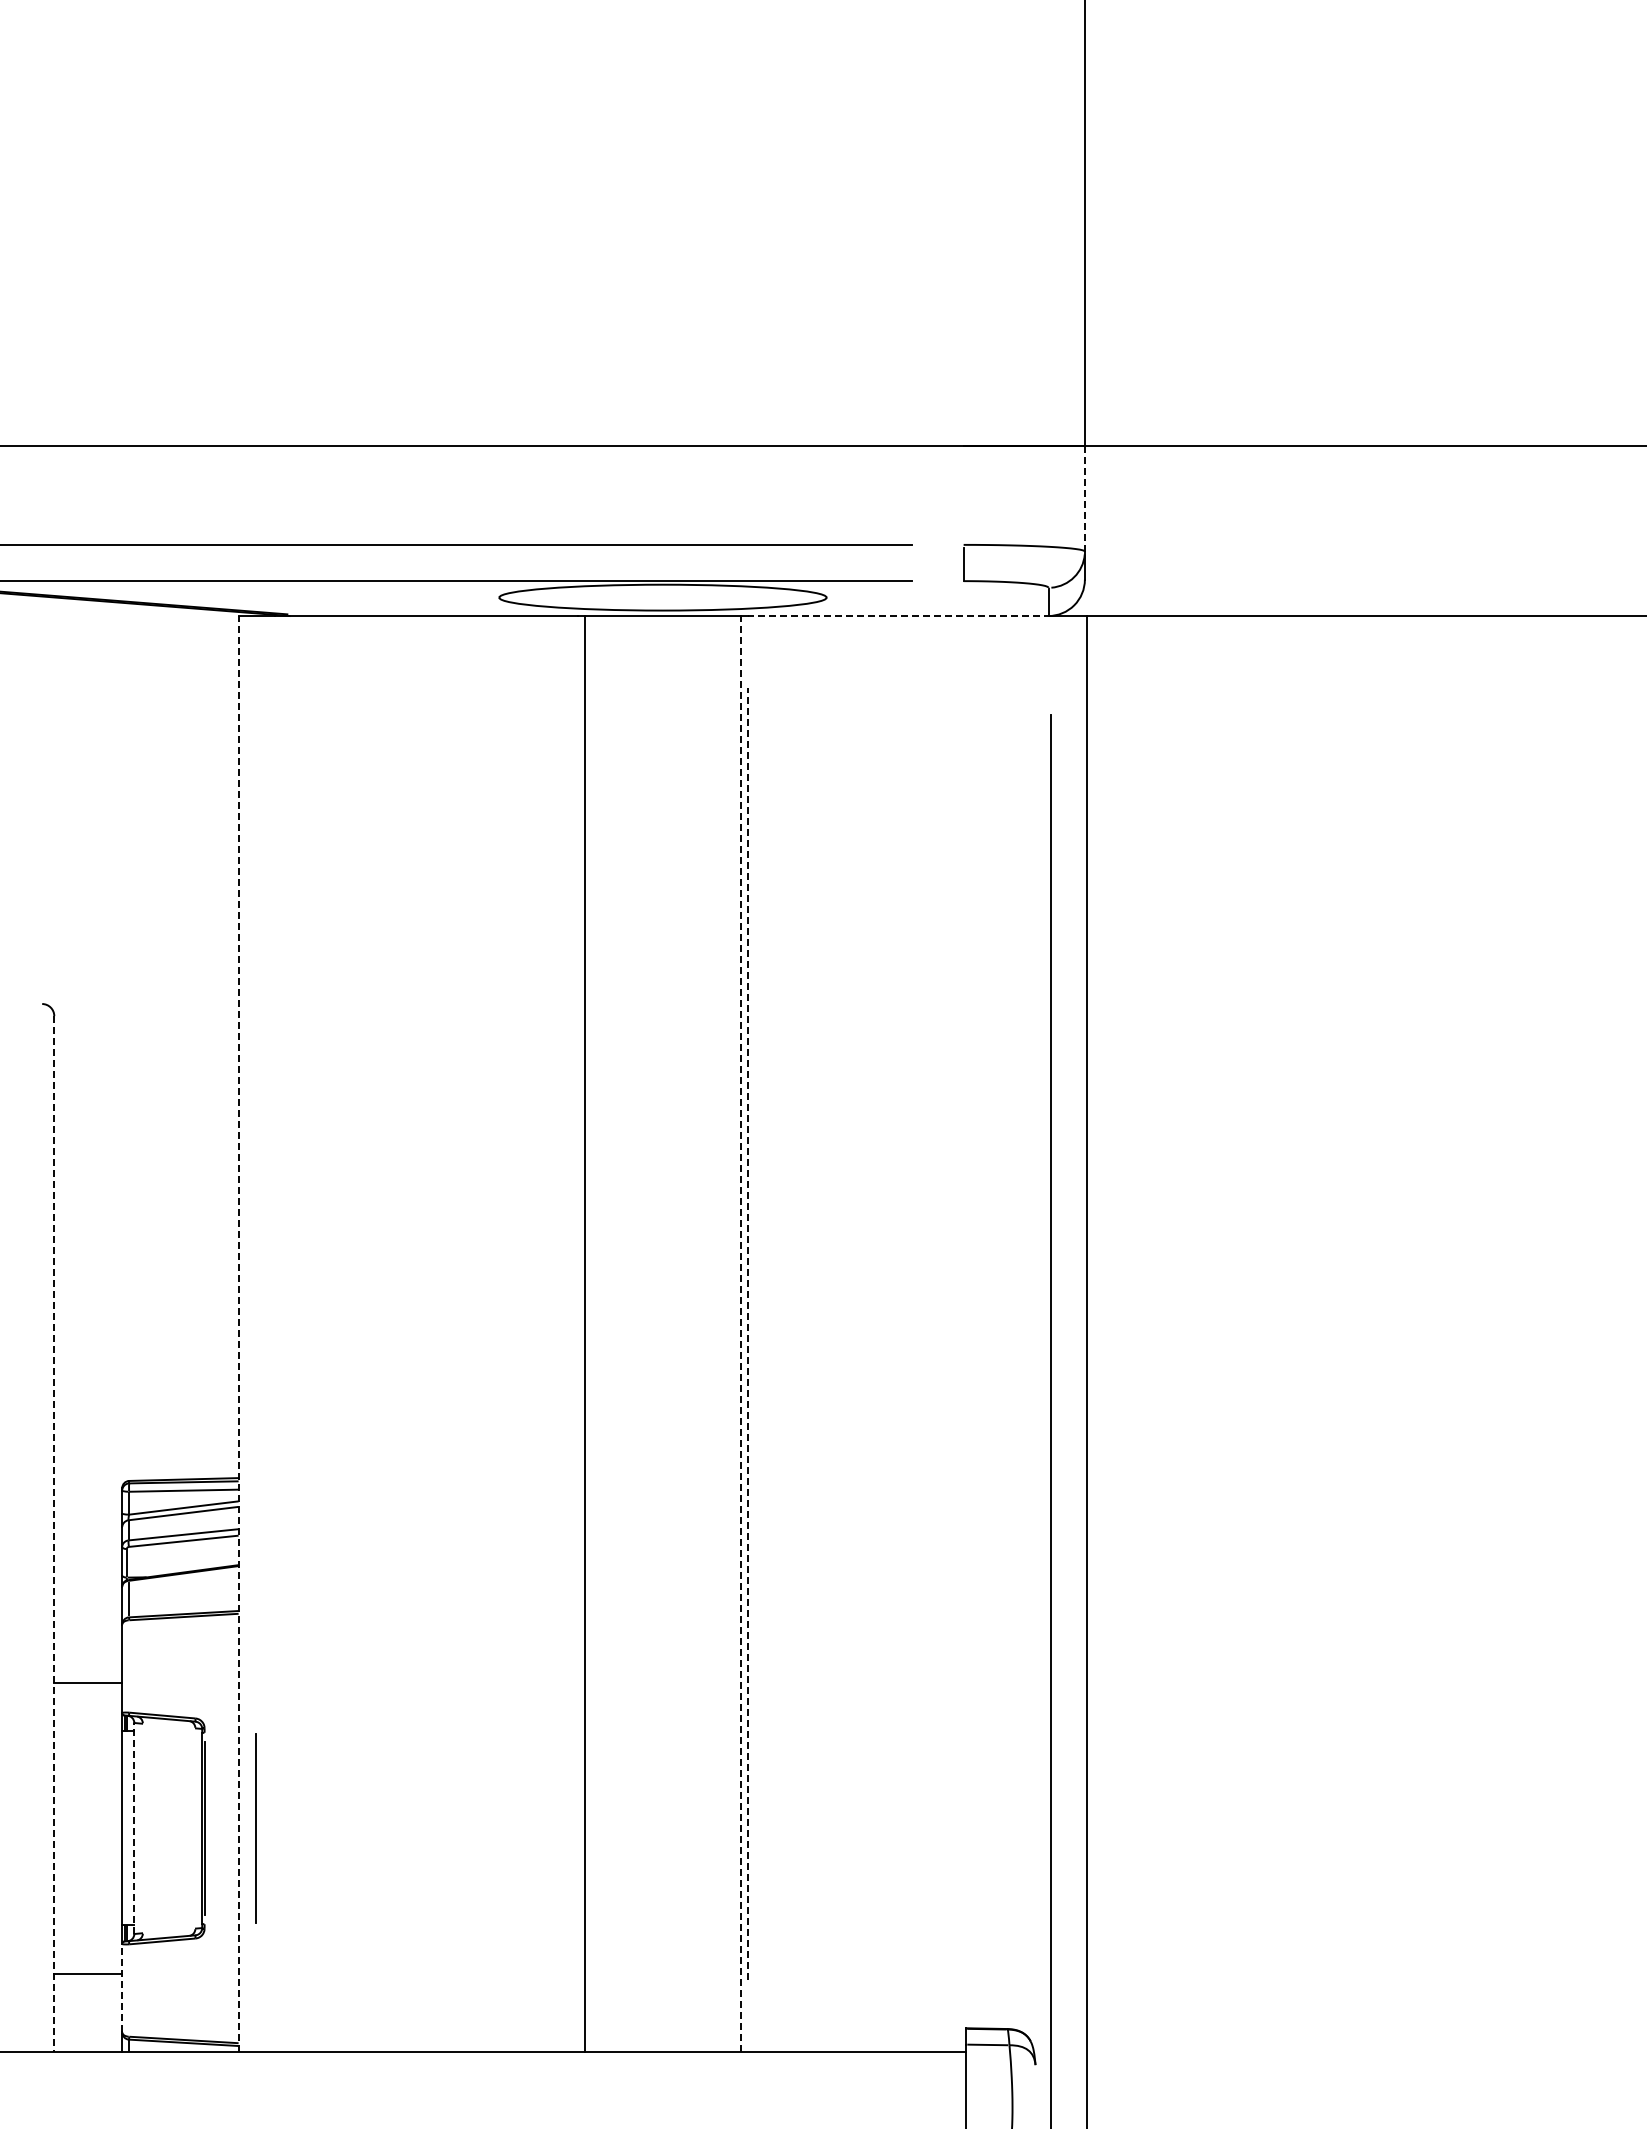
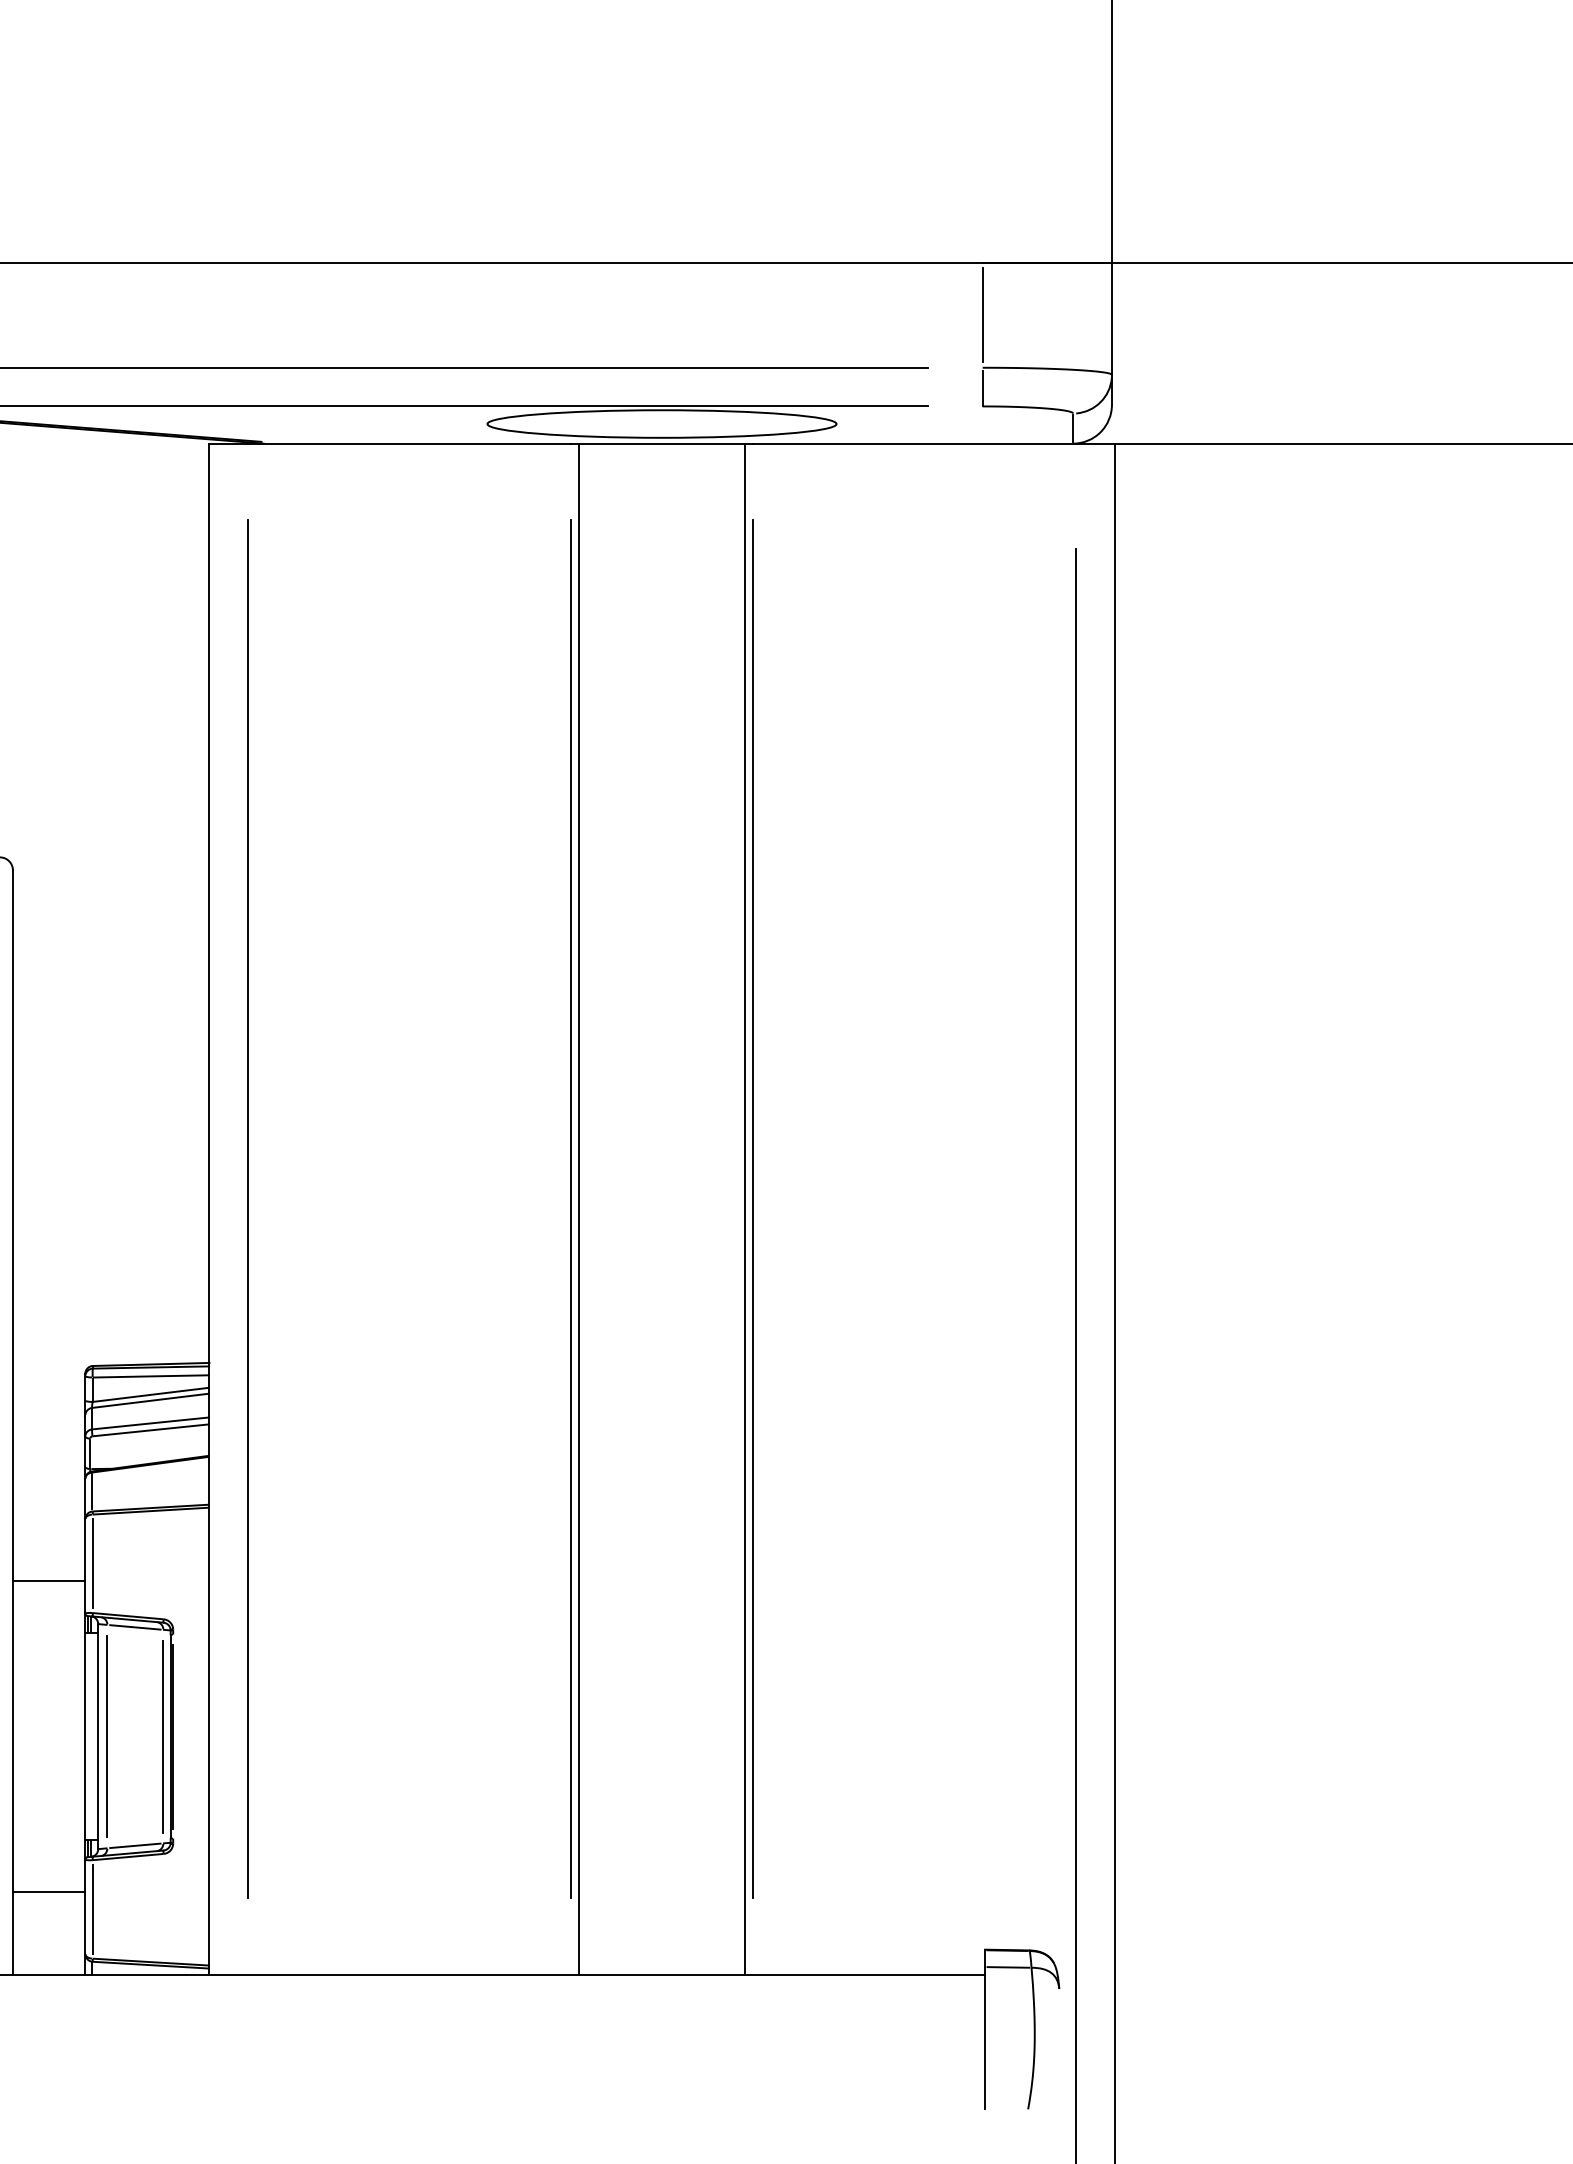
line: (963, 495) -> (982, 315), added
line: (1084, 498) -> (1111, 318), dashed -> solid
line: (899, 616) -> (914, 444), dashed -> solid
line: (238, 1333) -> (209, 1208), dashed -> solid
line: (274, 1333) -> (247, 1208), added
line: (578, 1333) -> (571, 1208), added
line: (740, 1333) -> (744, 1208), dashed -> solid
line: (747, 1333) -> (752, 1208), dashed -> solid
line: (54, 1533) -> (13, 1422), dashed -> solid
line: (129, 1665) -> (93, 1562), added
line: (168, 1726) -> (134, 1627), added
line: (134, 1828) -> (98, 1736), dashed -> solid
line: (195, 1828) -> (163, 1736), added
line: (255, 1828) -> (106, 1736), moved
line: (168, 1930) -> (134, 1845), added
line: (122, 1987) -> (85, 1906), dashed -> solid
line: (129, 1990) -> (93, 1909), added

